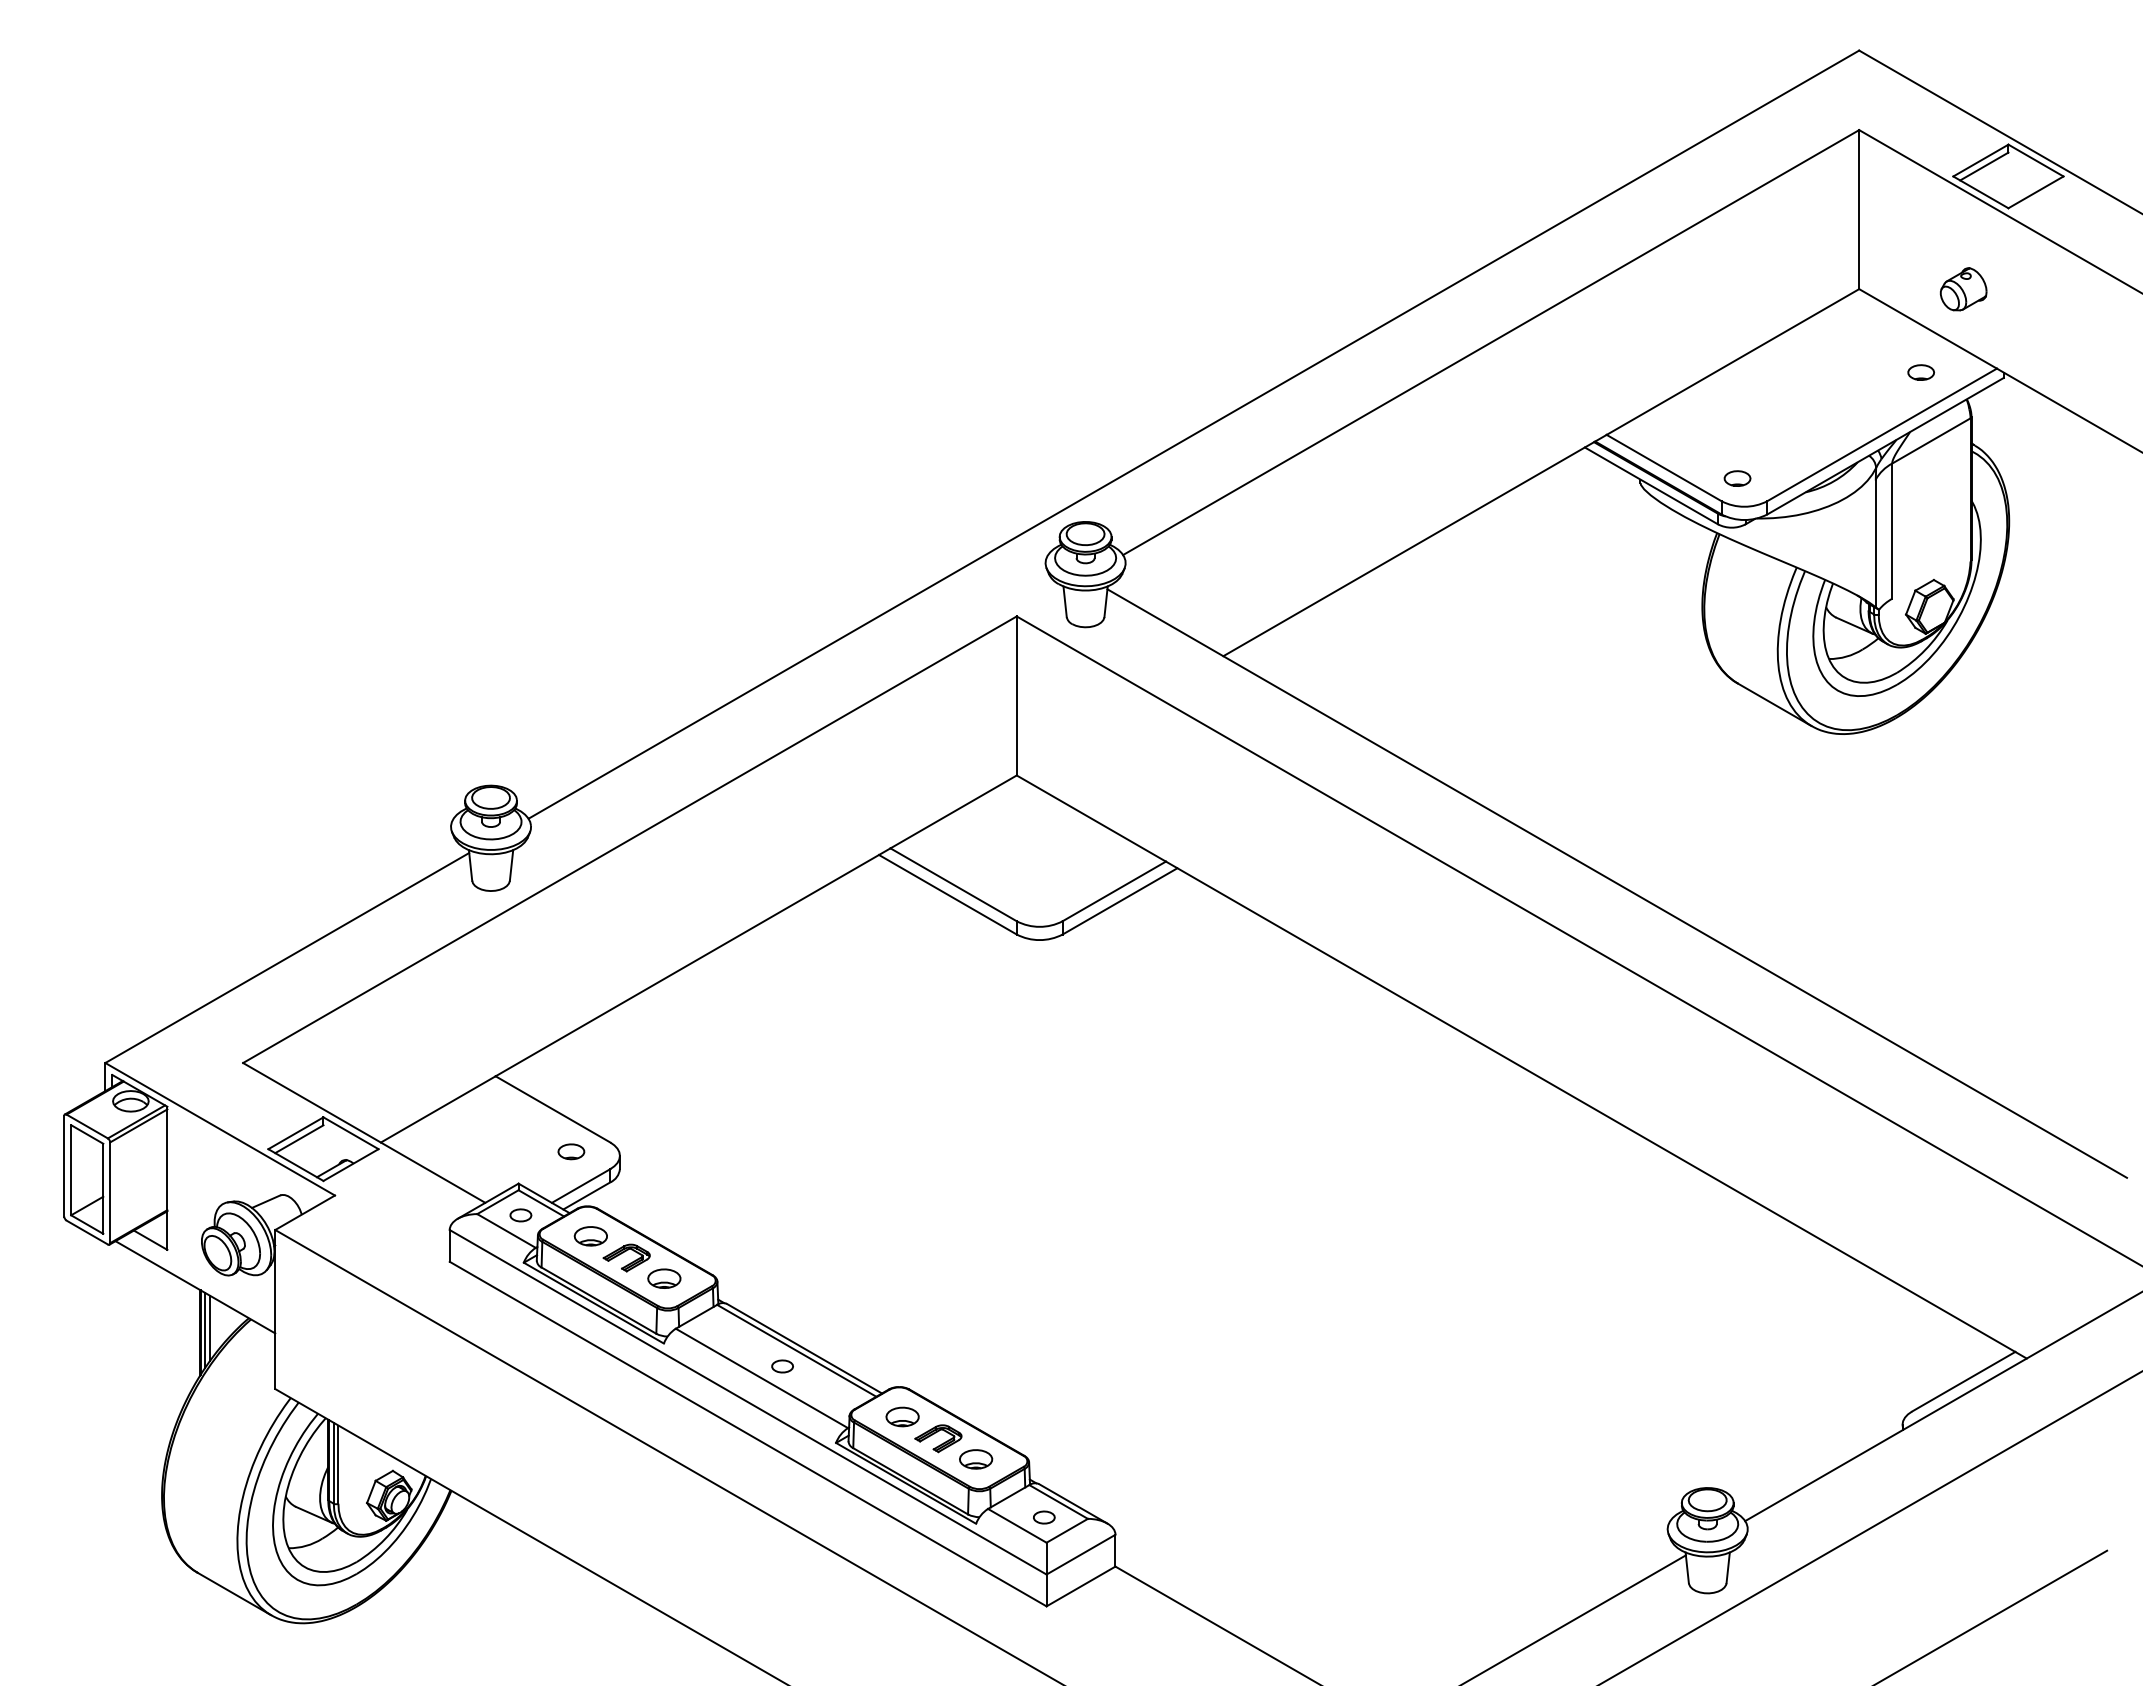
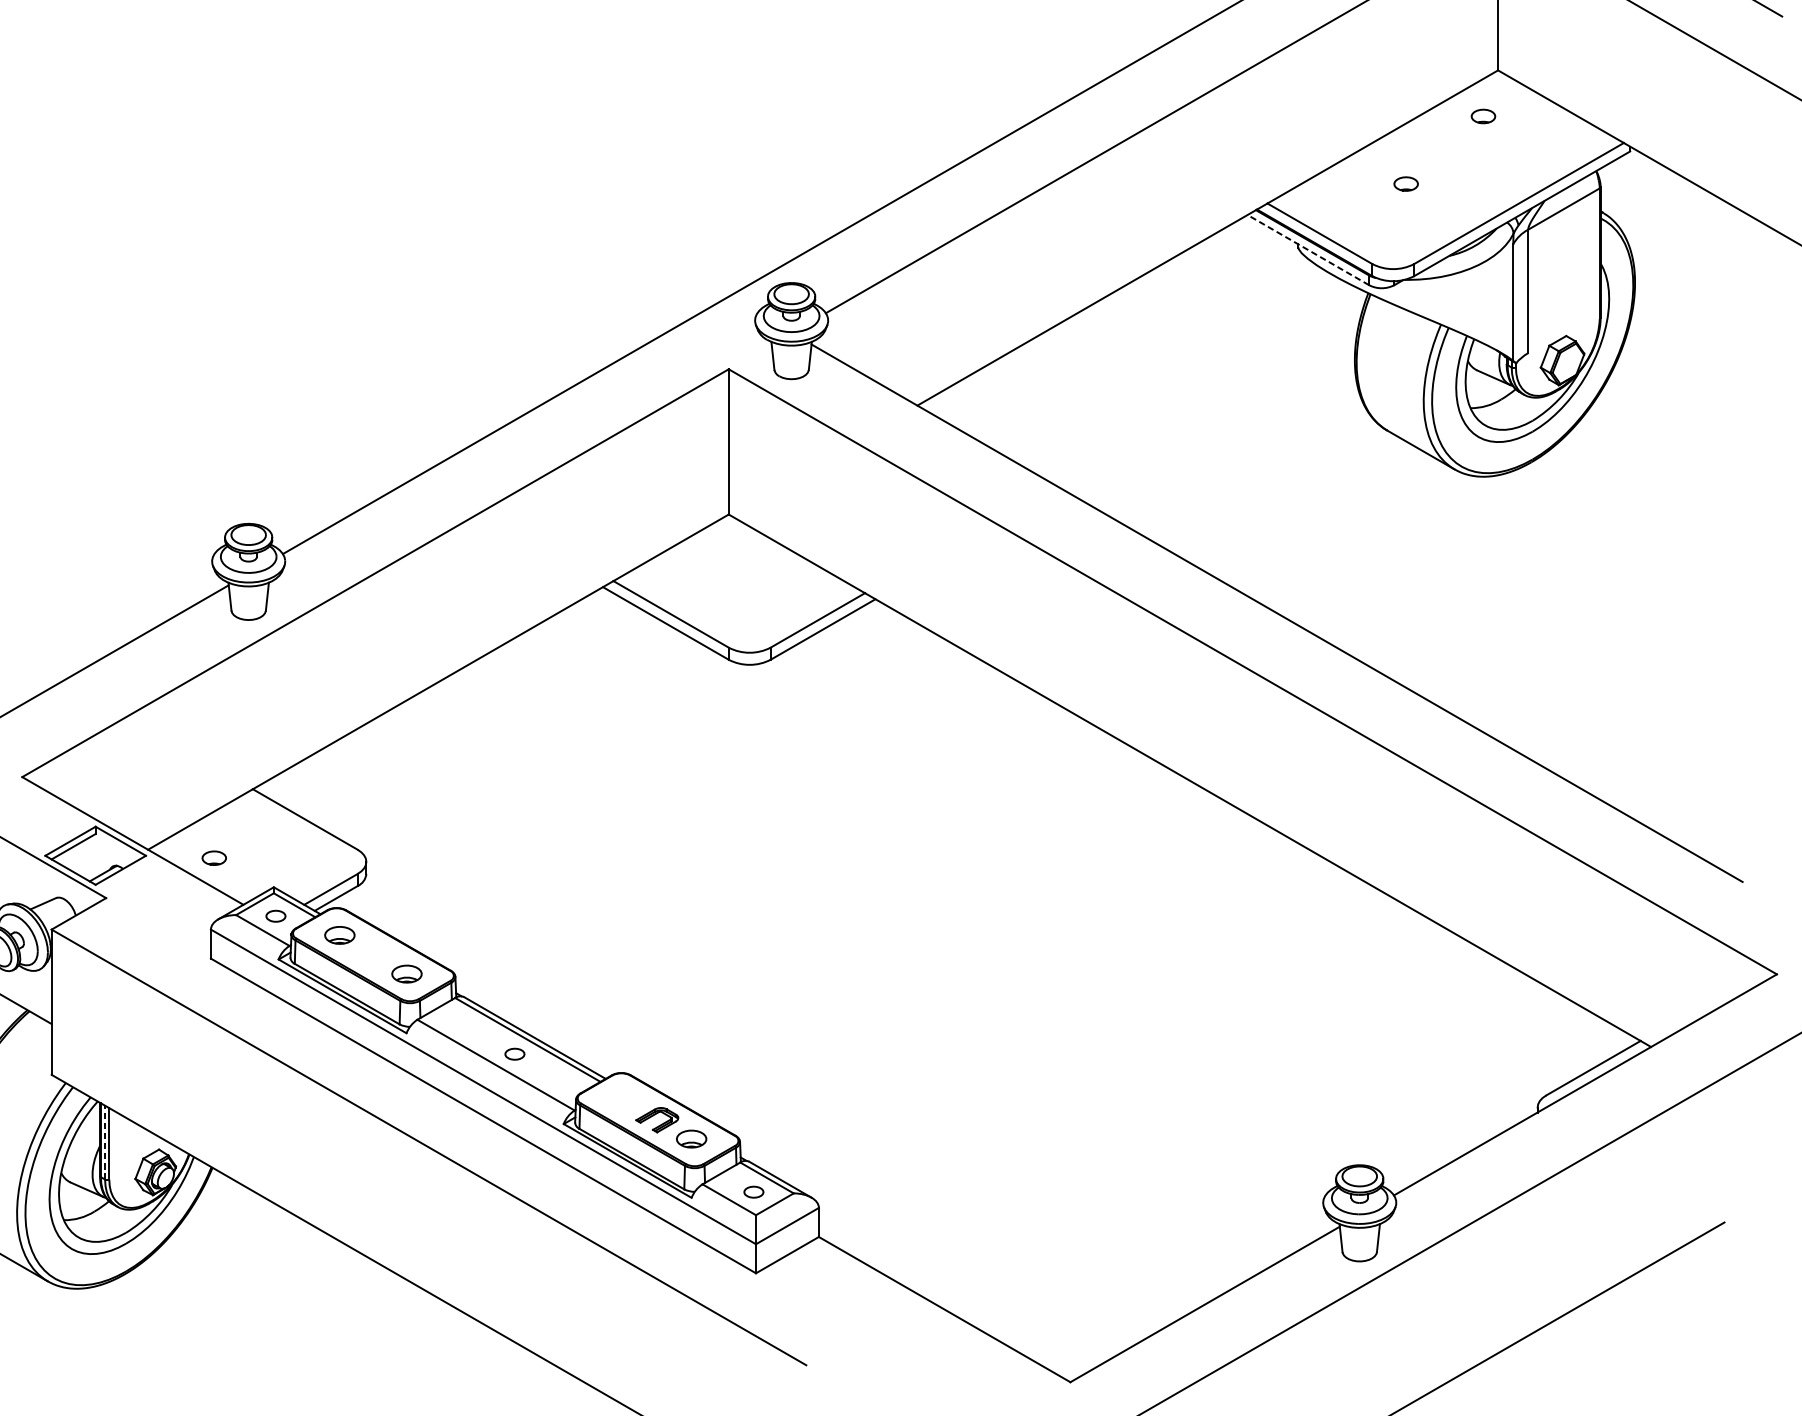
part: (1963, 289) -> (1593, 70), removed
part: (1920, 372) -> (1482, 116), moved
part: (1737, 478) -> (1406, 183), moved
line: (1651, 485) -> (1308, 249), solid -> dashed
part: (571, 1151) -> (214, 857), moved
part: (626, 1257) -> (372, 954), removed
part: (902, 1416) -> (624, 1099), removed
line: (333, 1462) -> (104, 1141), solid -> dashed

